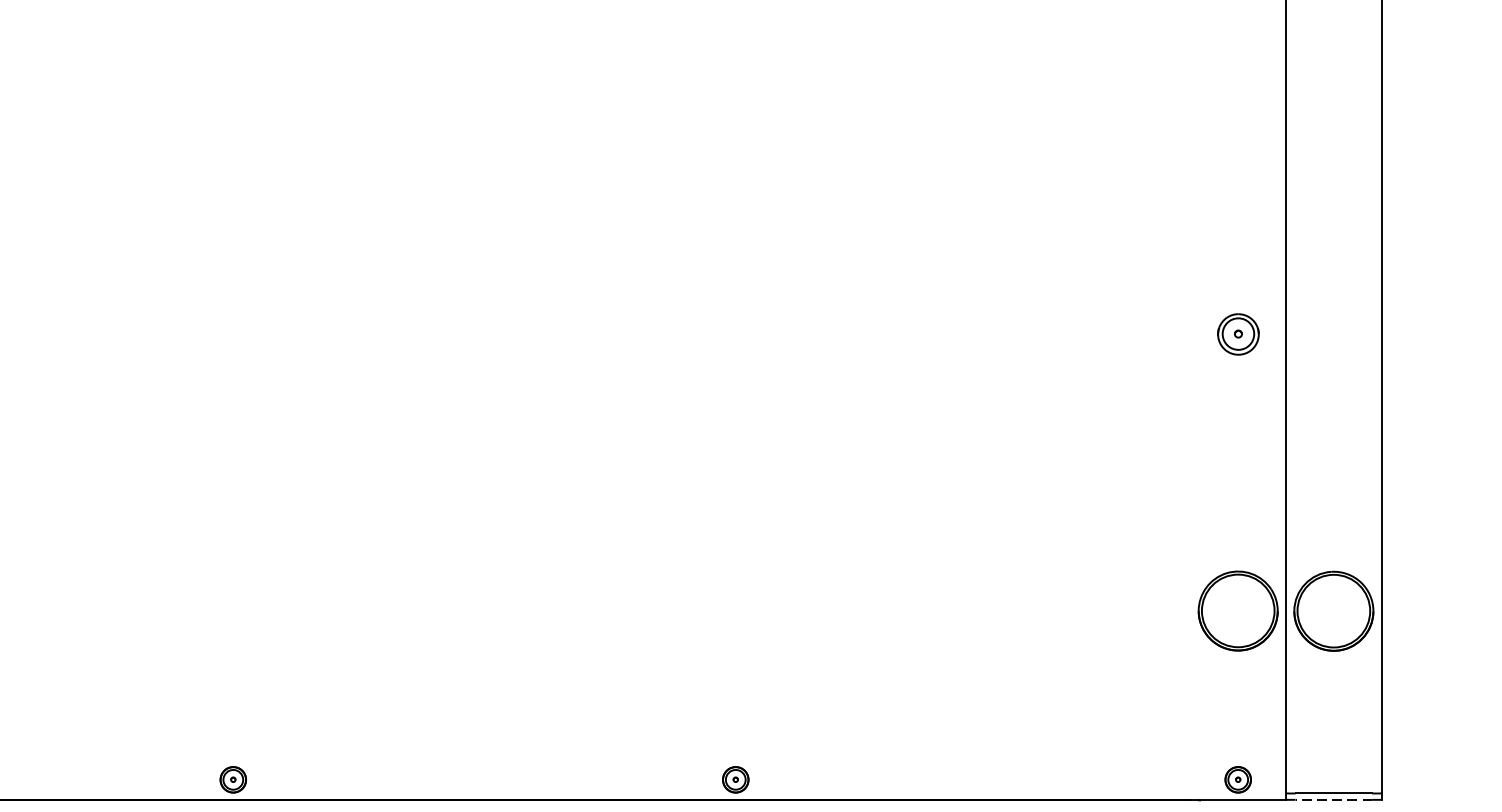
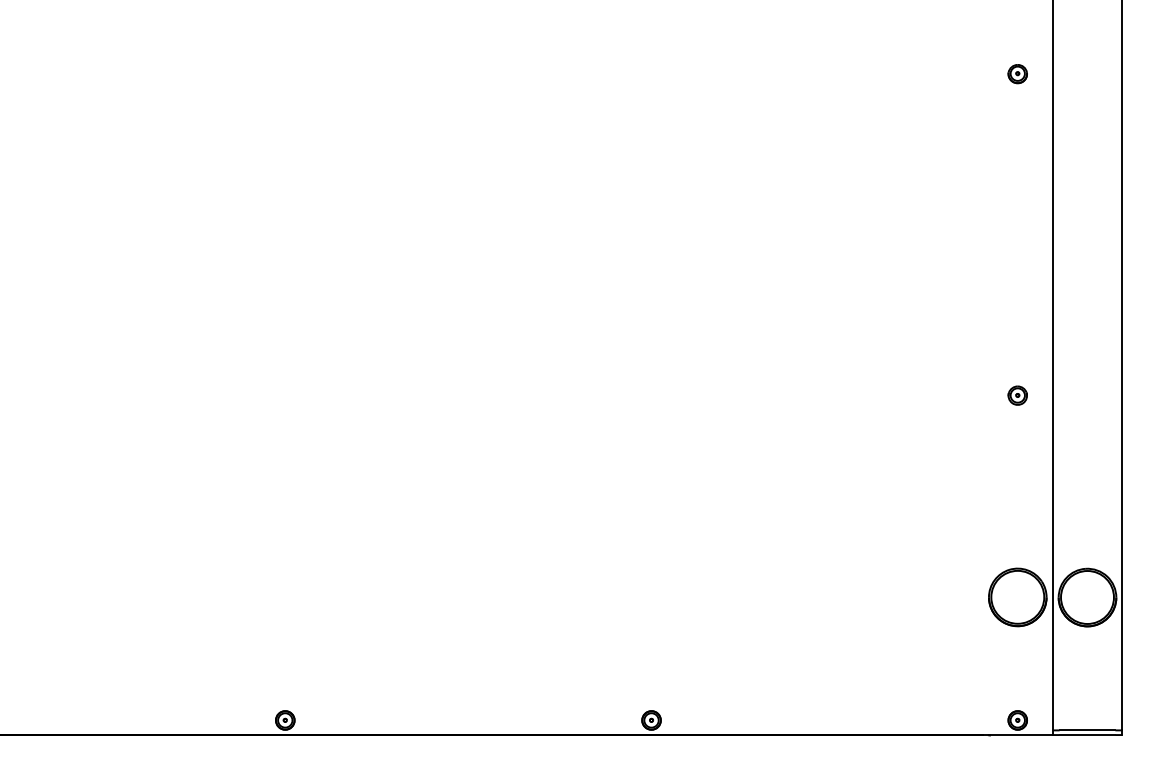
part: (1237, 334) -> (1017, 395), size x0.62
line: (1333, 800) -> (1087, 735), dashed -> solid

